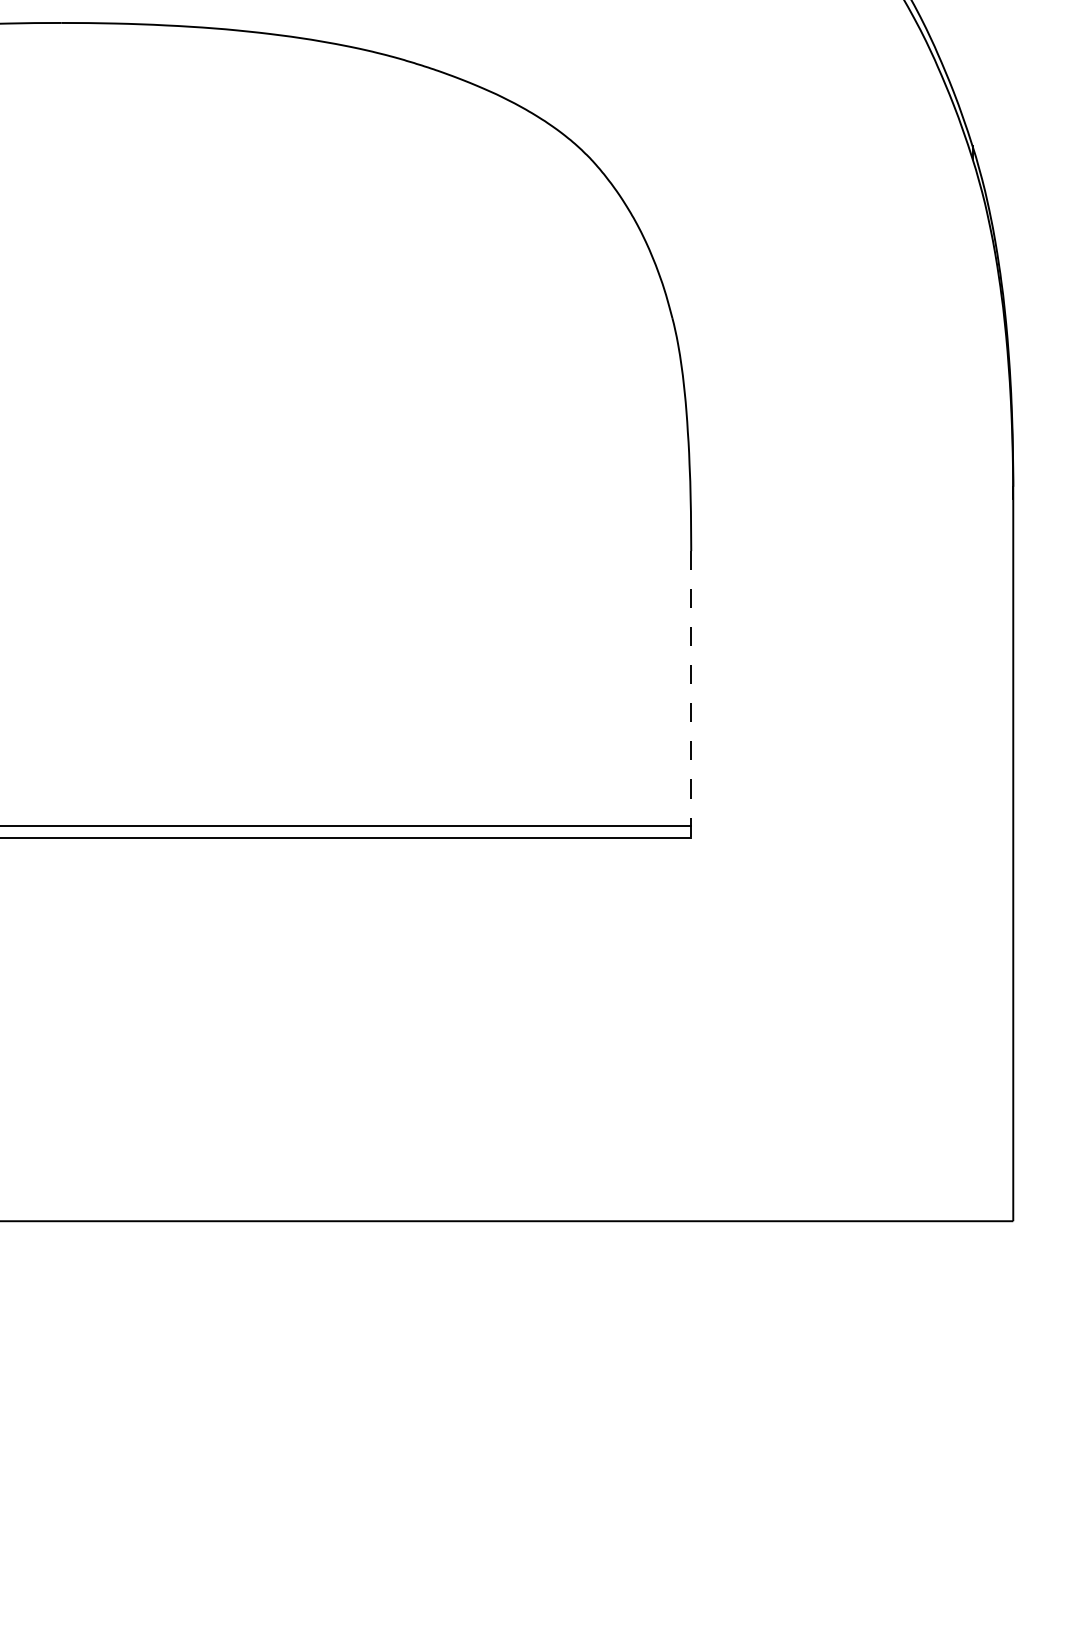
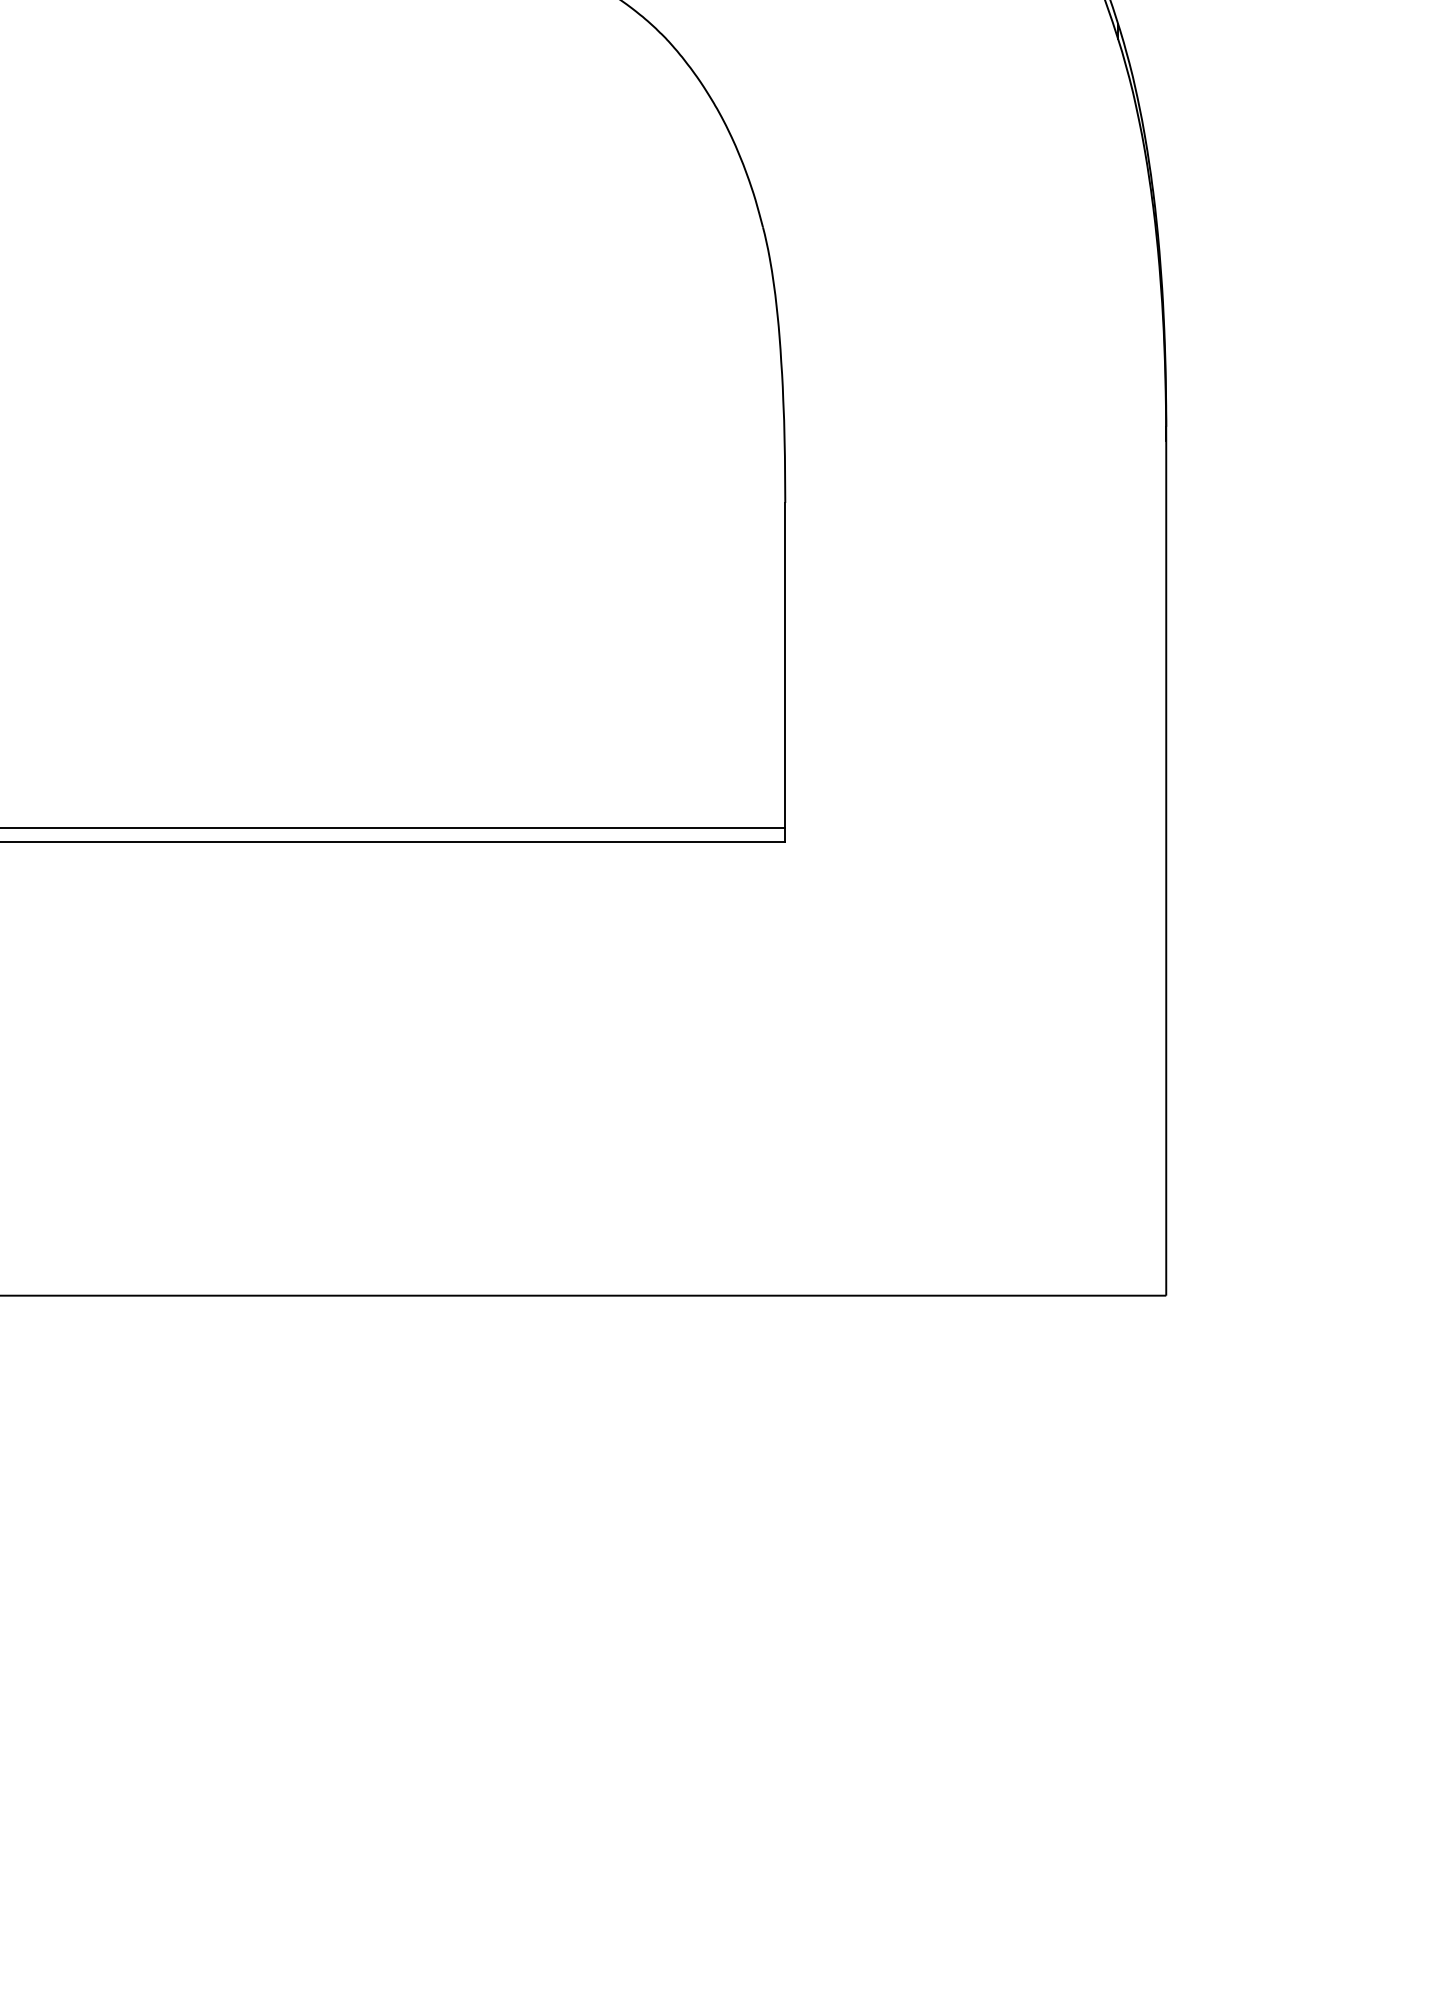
line: (691, 694) -> (785, 672), dashed -> solid

